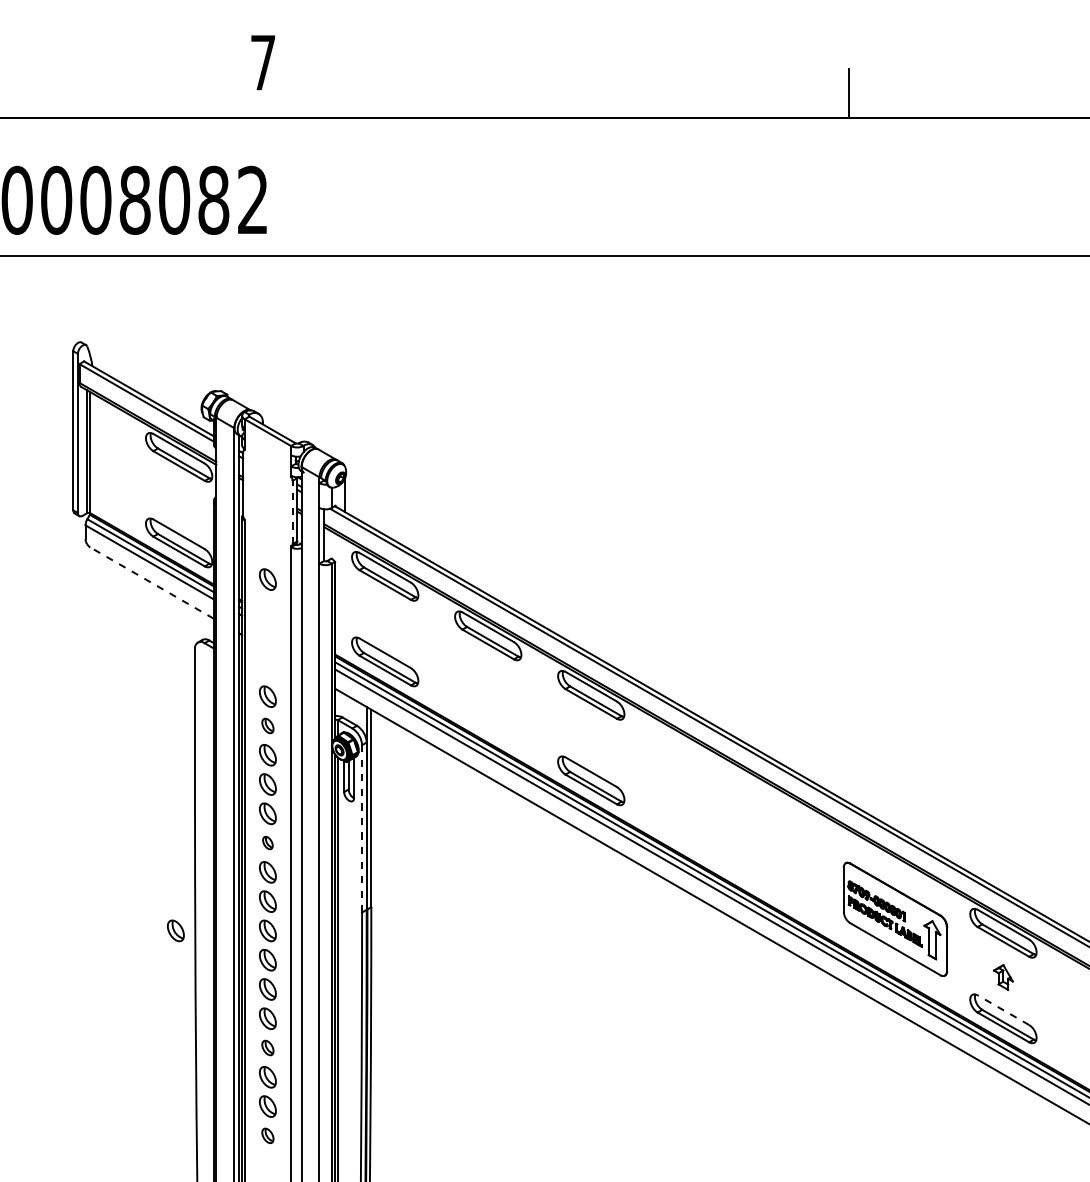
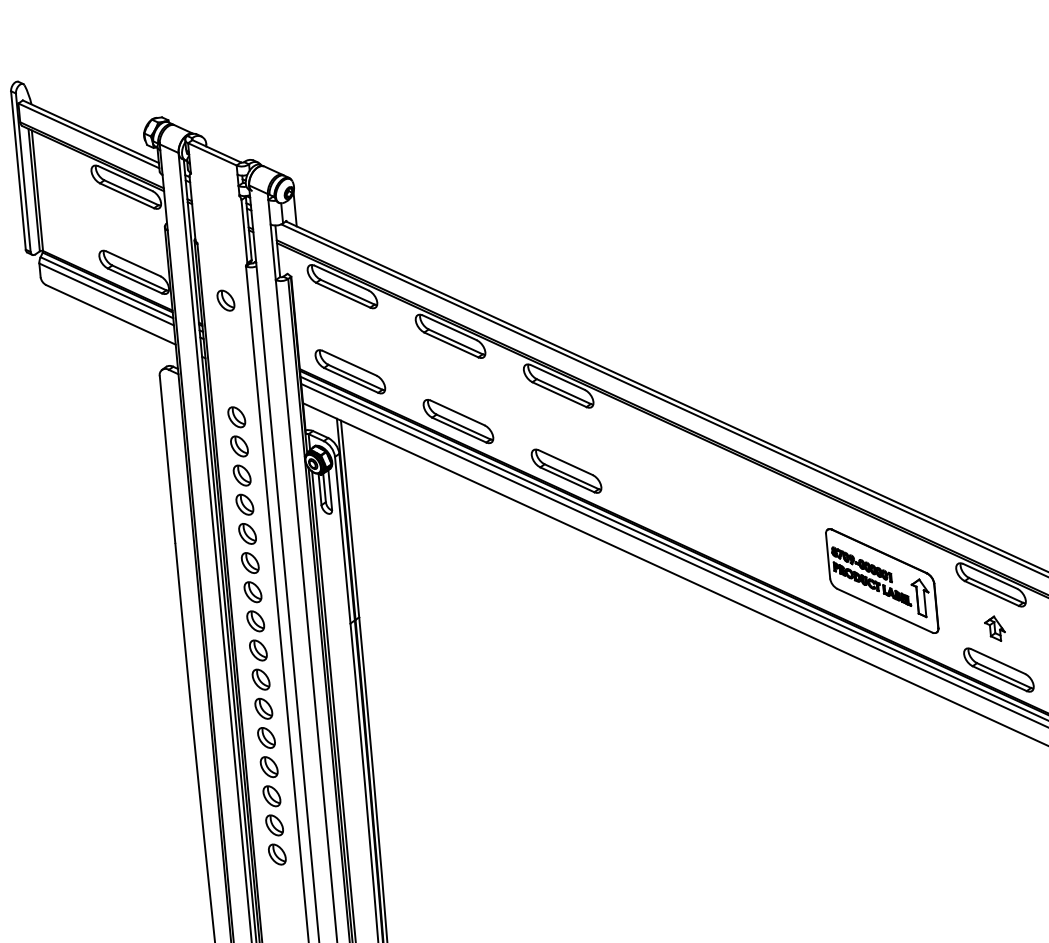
line: (292, 512) -> (244, 231), dashed -> solid
line: (151, 582) -> (110, 314), dashed -> solid
part: (488, 721) -> (458, 421), added
part: (267, 725) -> (239, 446), size x1.43
line: (362, 828) -> (343, 539), dashed -> solid
part: (267, 842) -> (249, 562), size x1.67
part: (175, 930) -> (166, 658), removed
line: (1003, 1010) -> (998, 661), dashed -> solid
part: (267, 1047) -> (268, 766), size x1.43
part: (267, 1135) -> (276, 854), size x1.43

